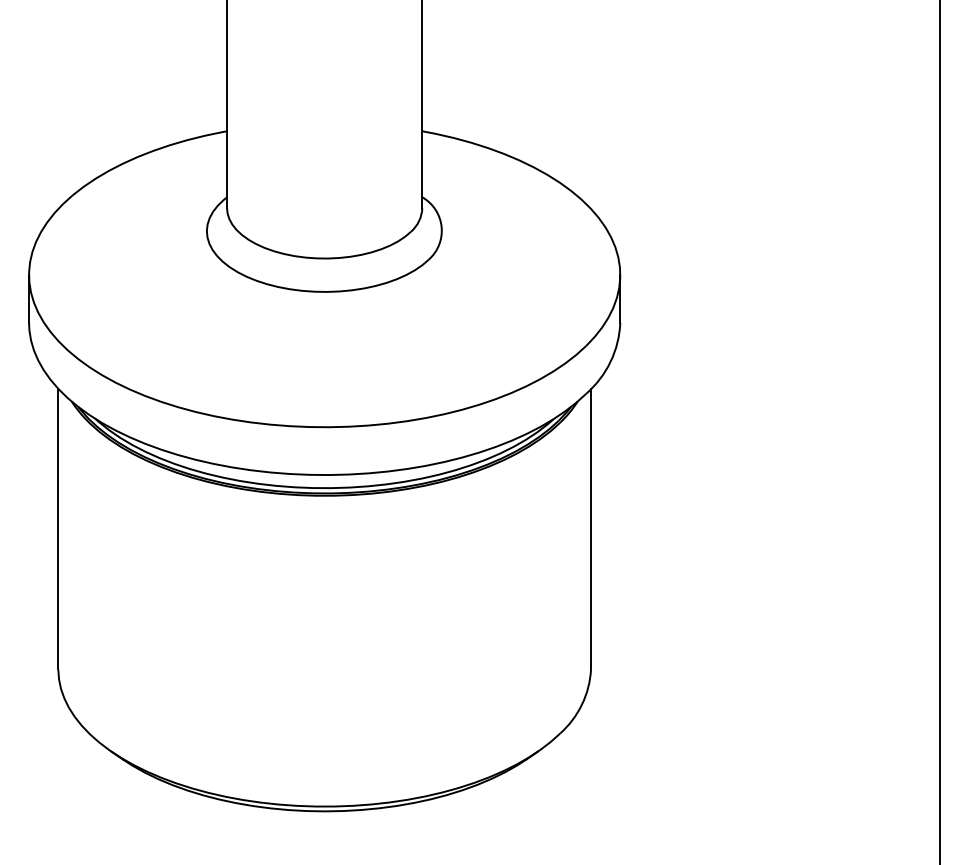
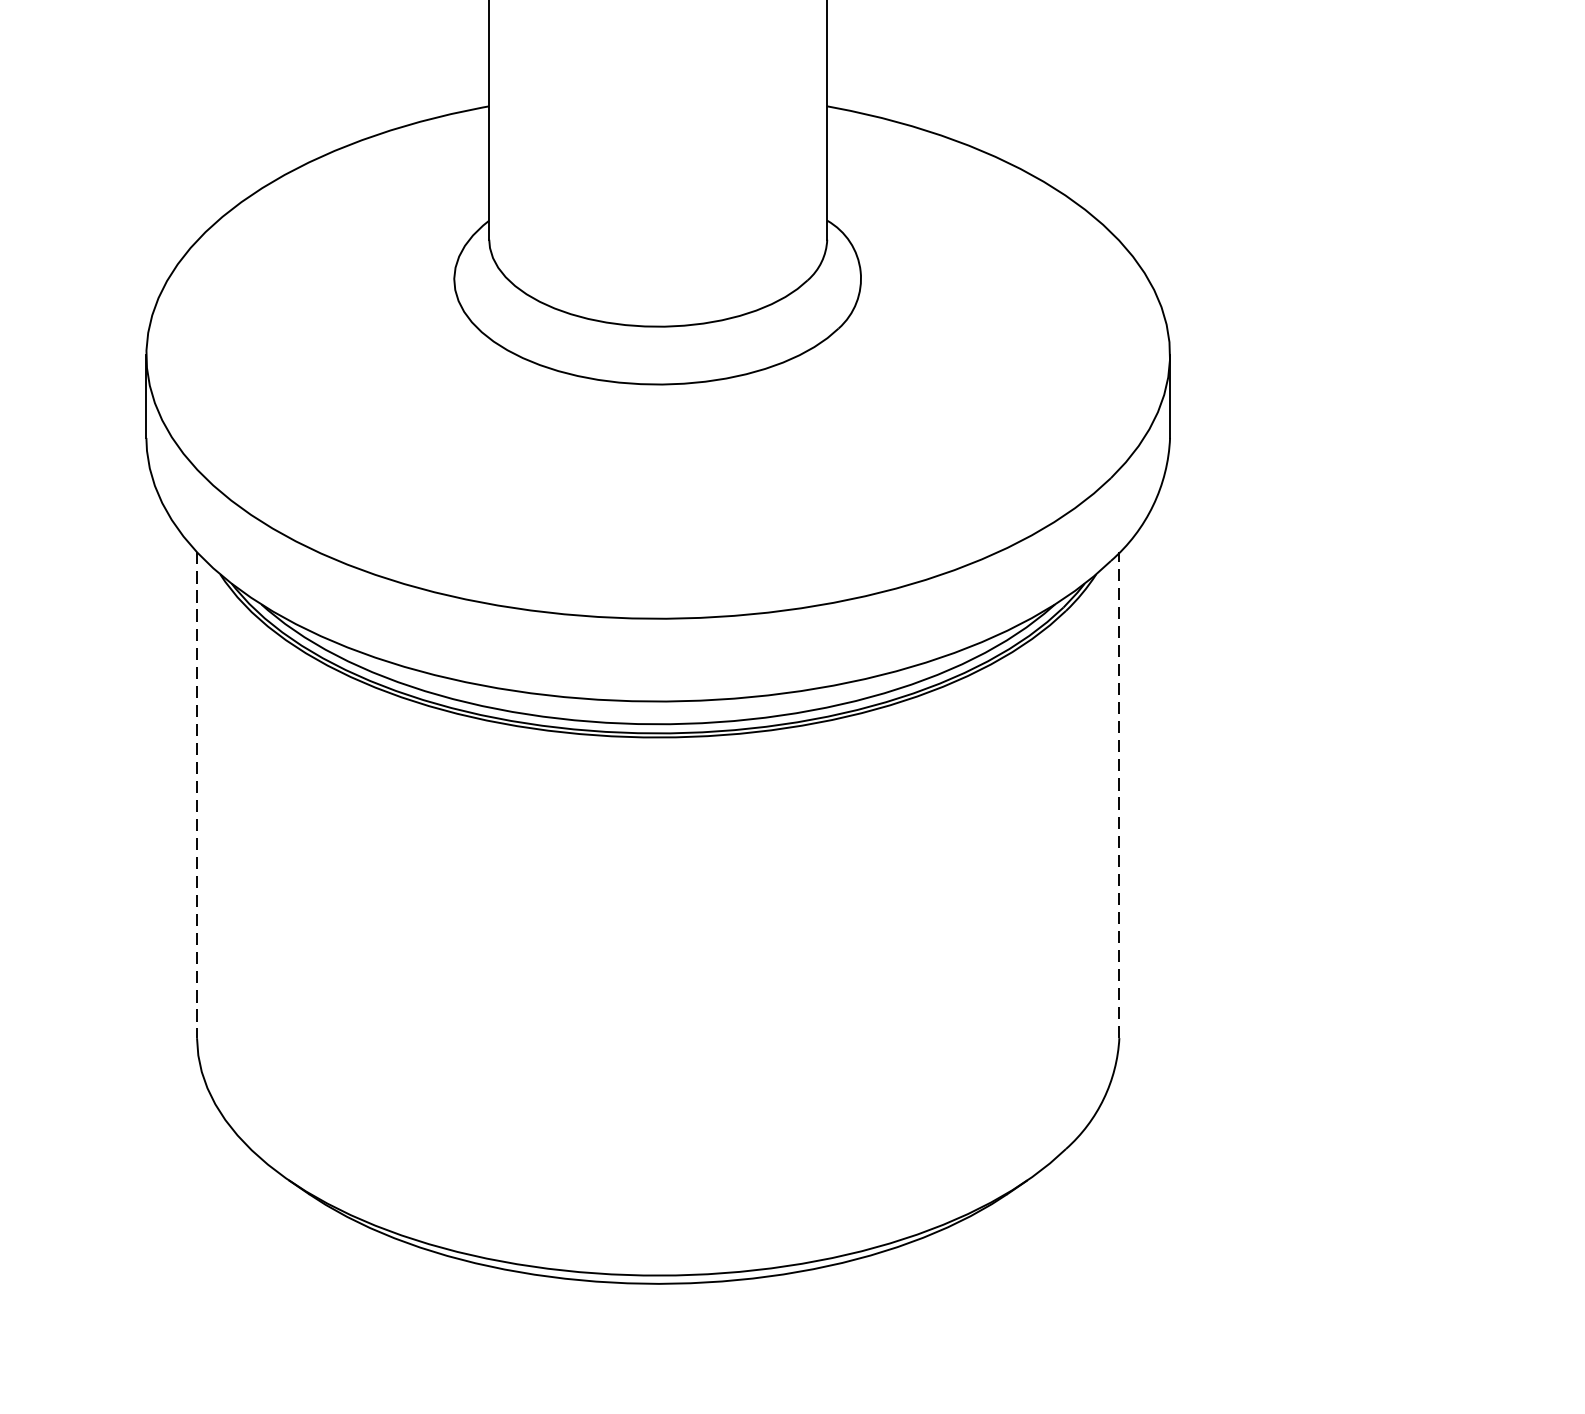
line: (591, 528) -> (1120, 794), solid -> dashed
line: (58, 529) -> (197, 795), solid -> dashed

